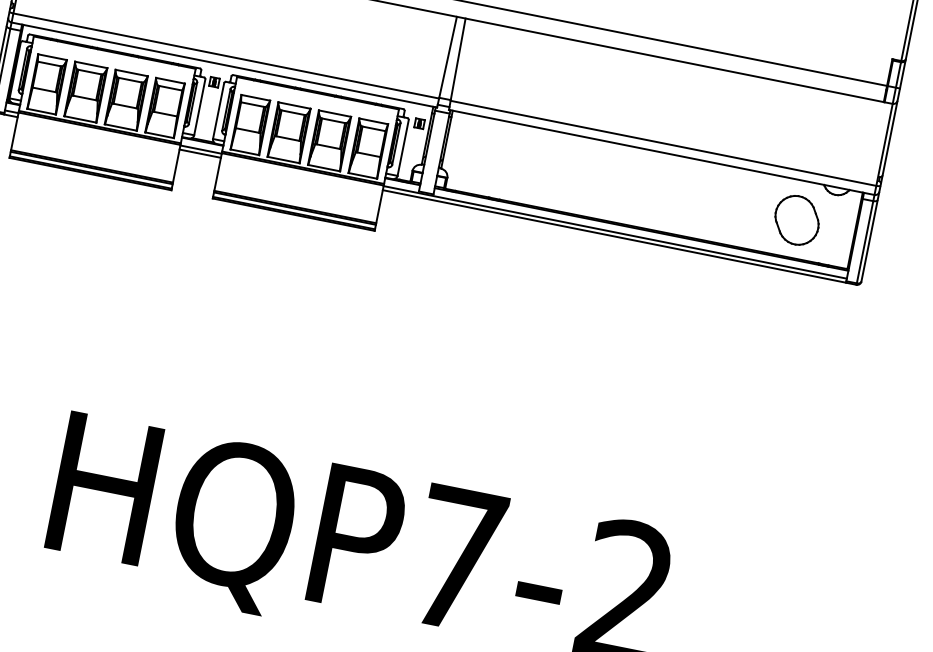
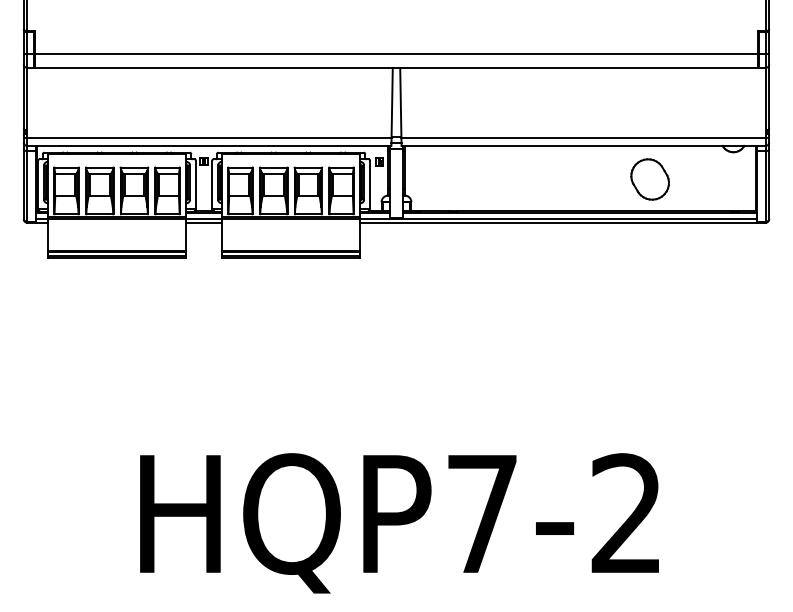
part: (796, 220) -> (649, 179), moved

